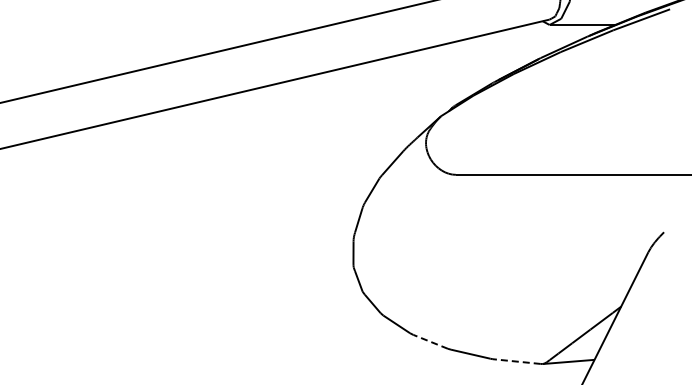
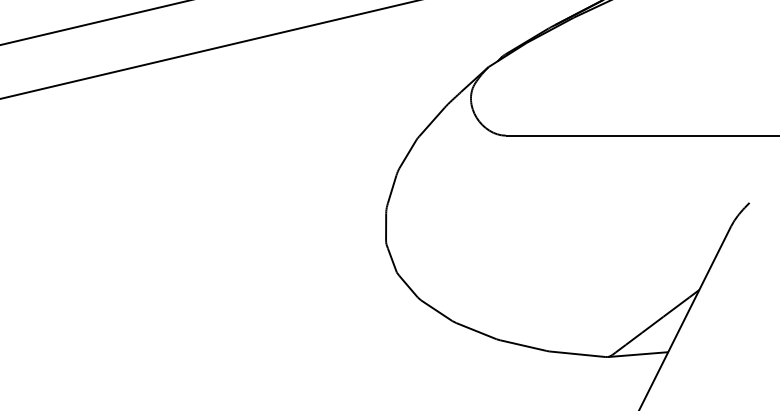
line: (430, 341) -> (476, 330), dashed -> solid
line: (516, 361) -> (576, 354), dashed -> solid

